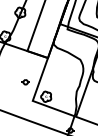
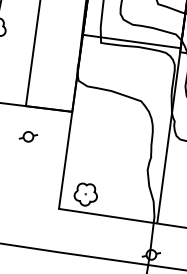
part: (25, 82) -> (28, 137), moved

